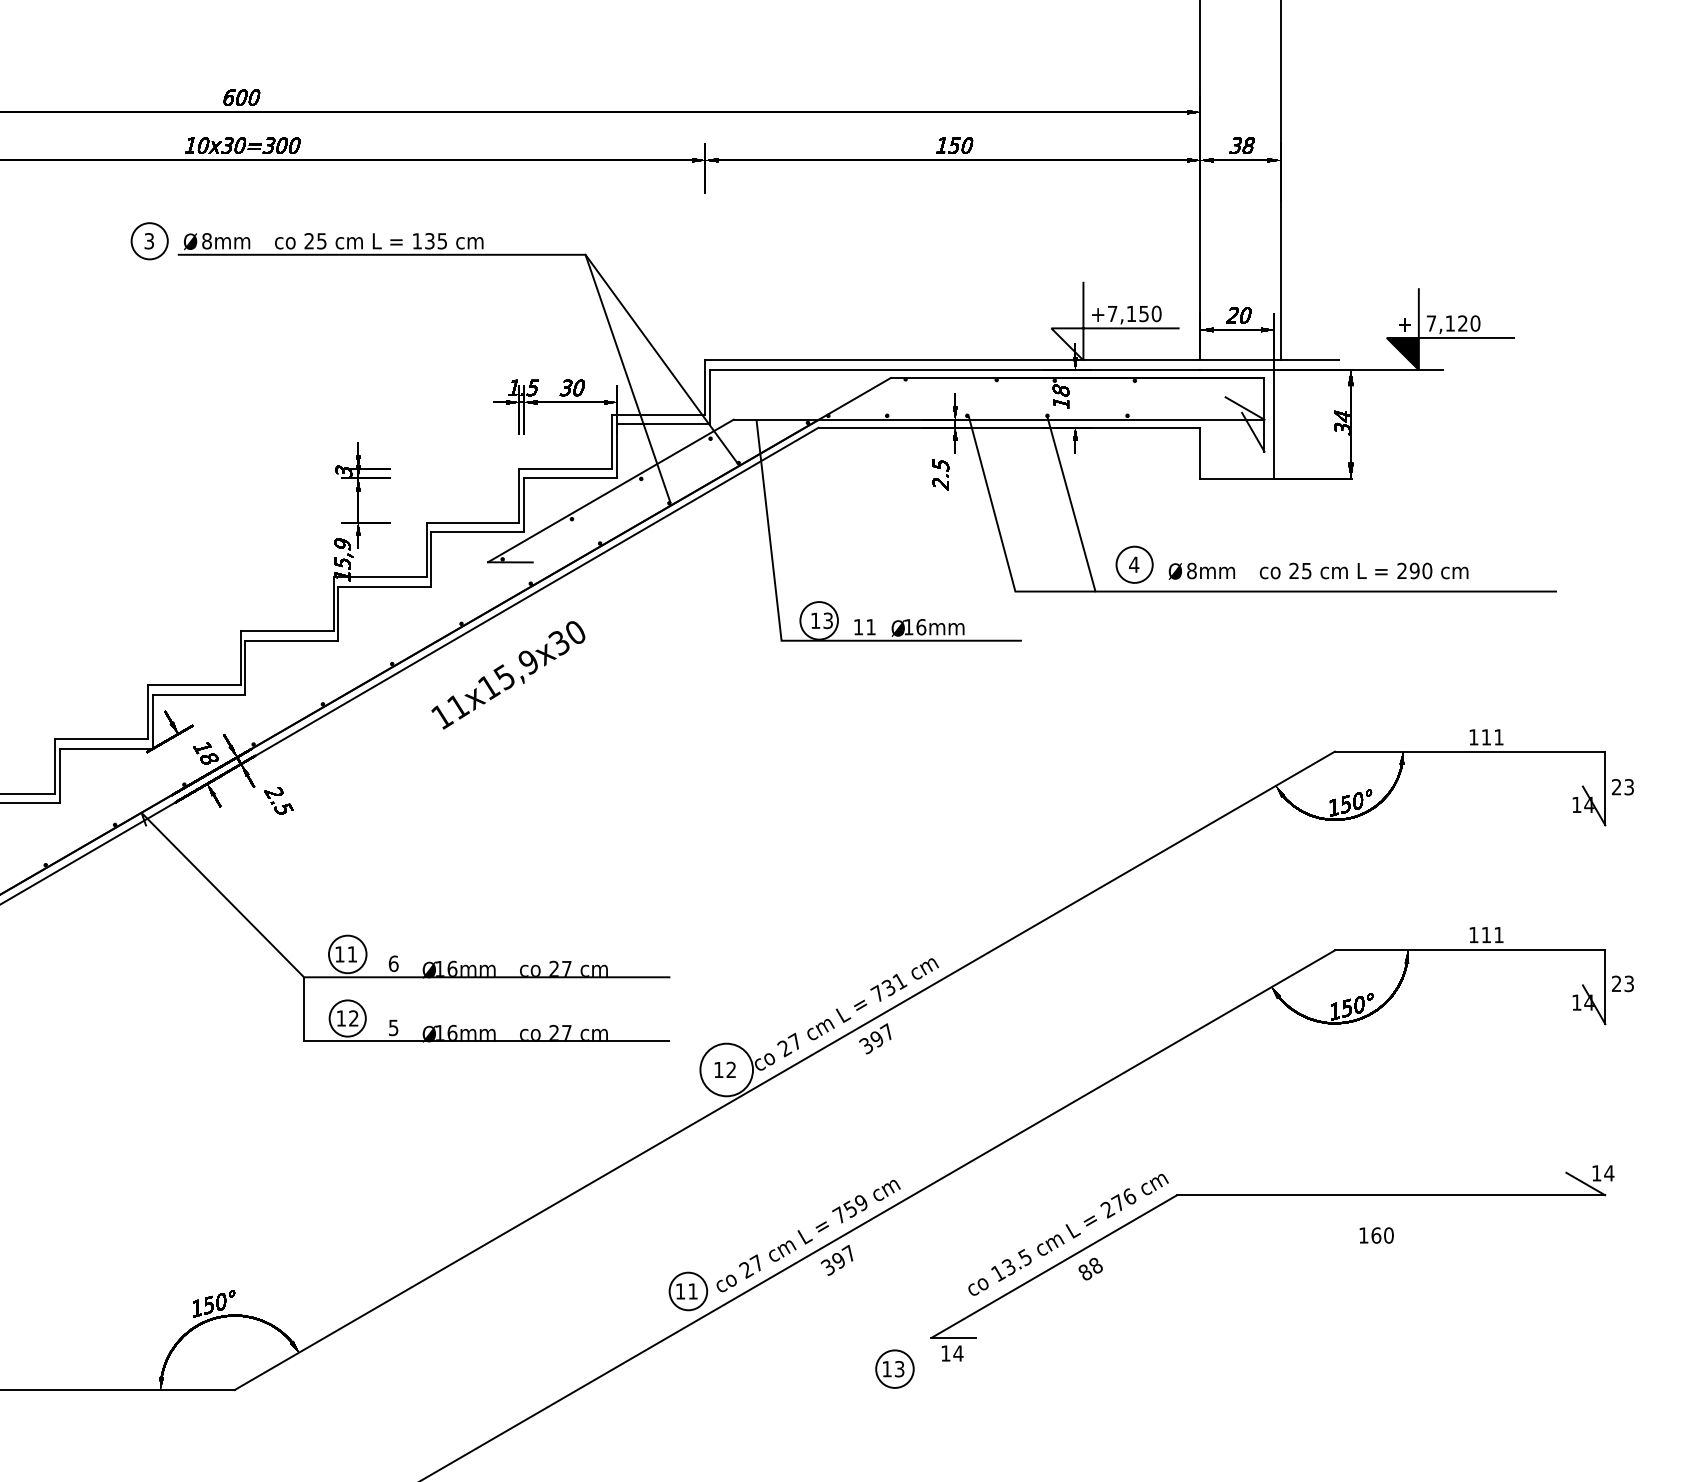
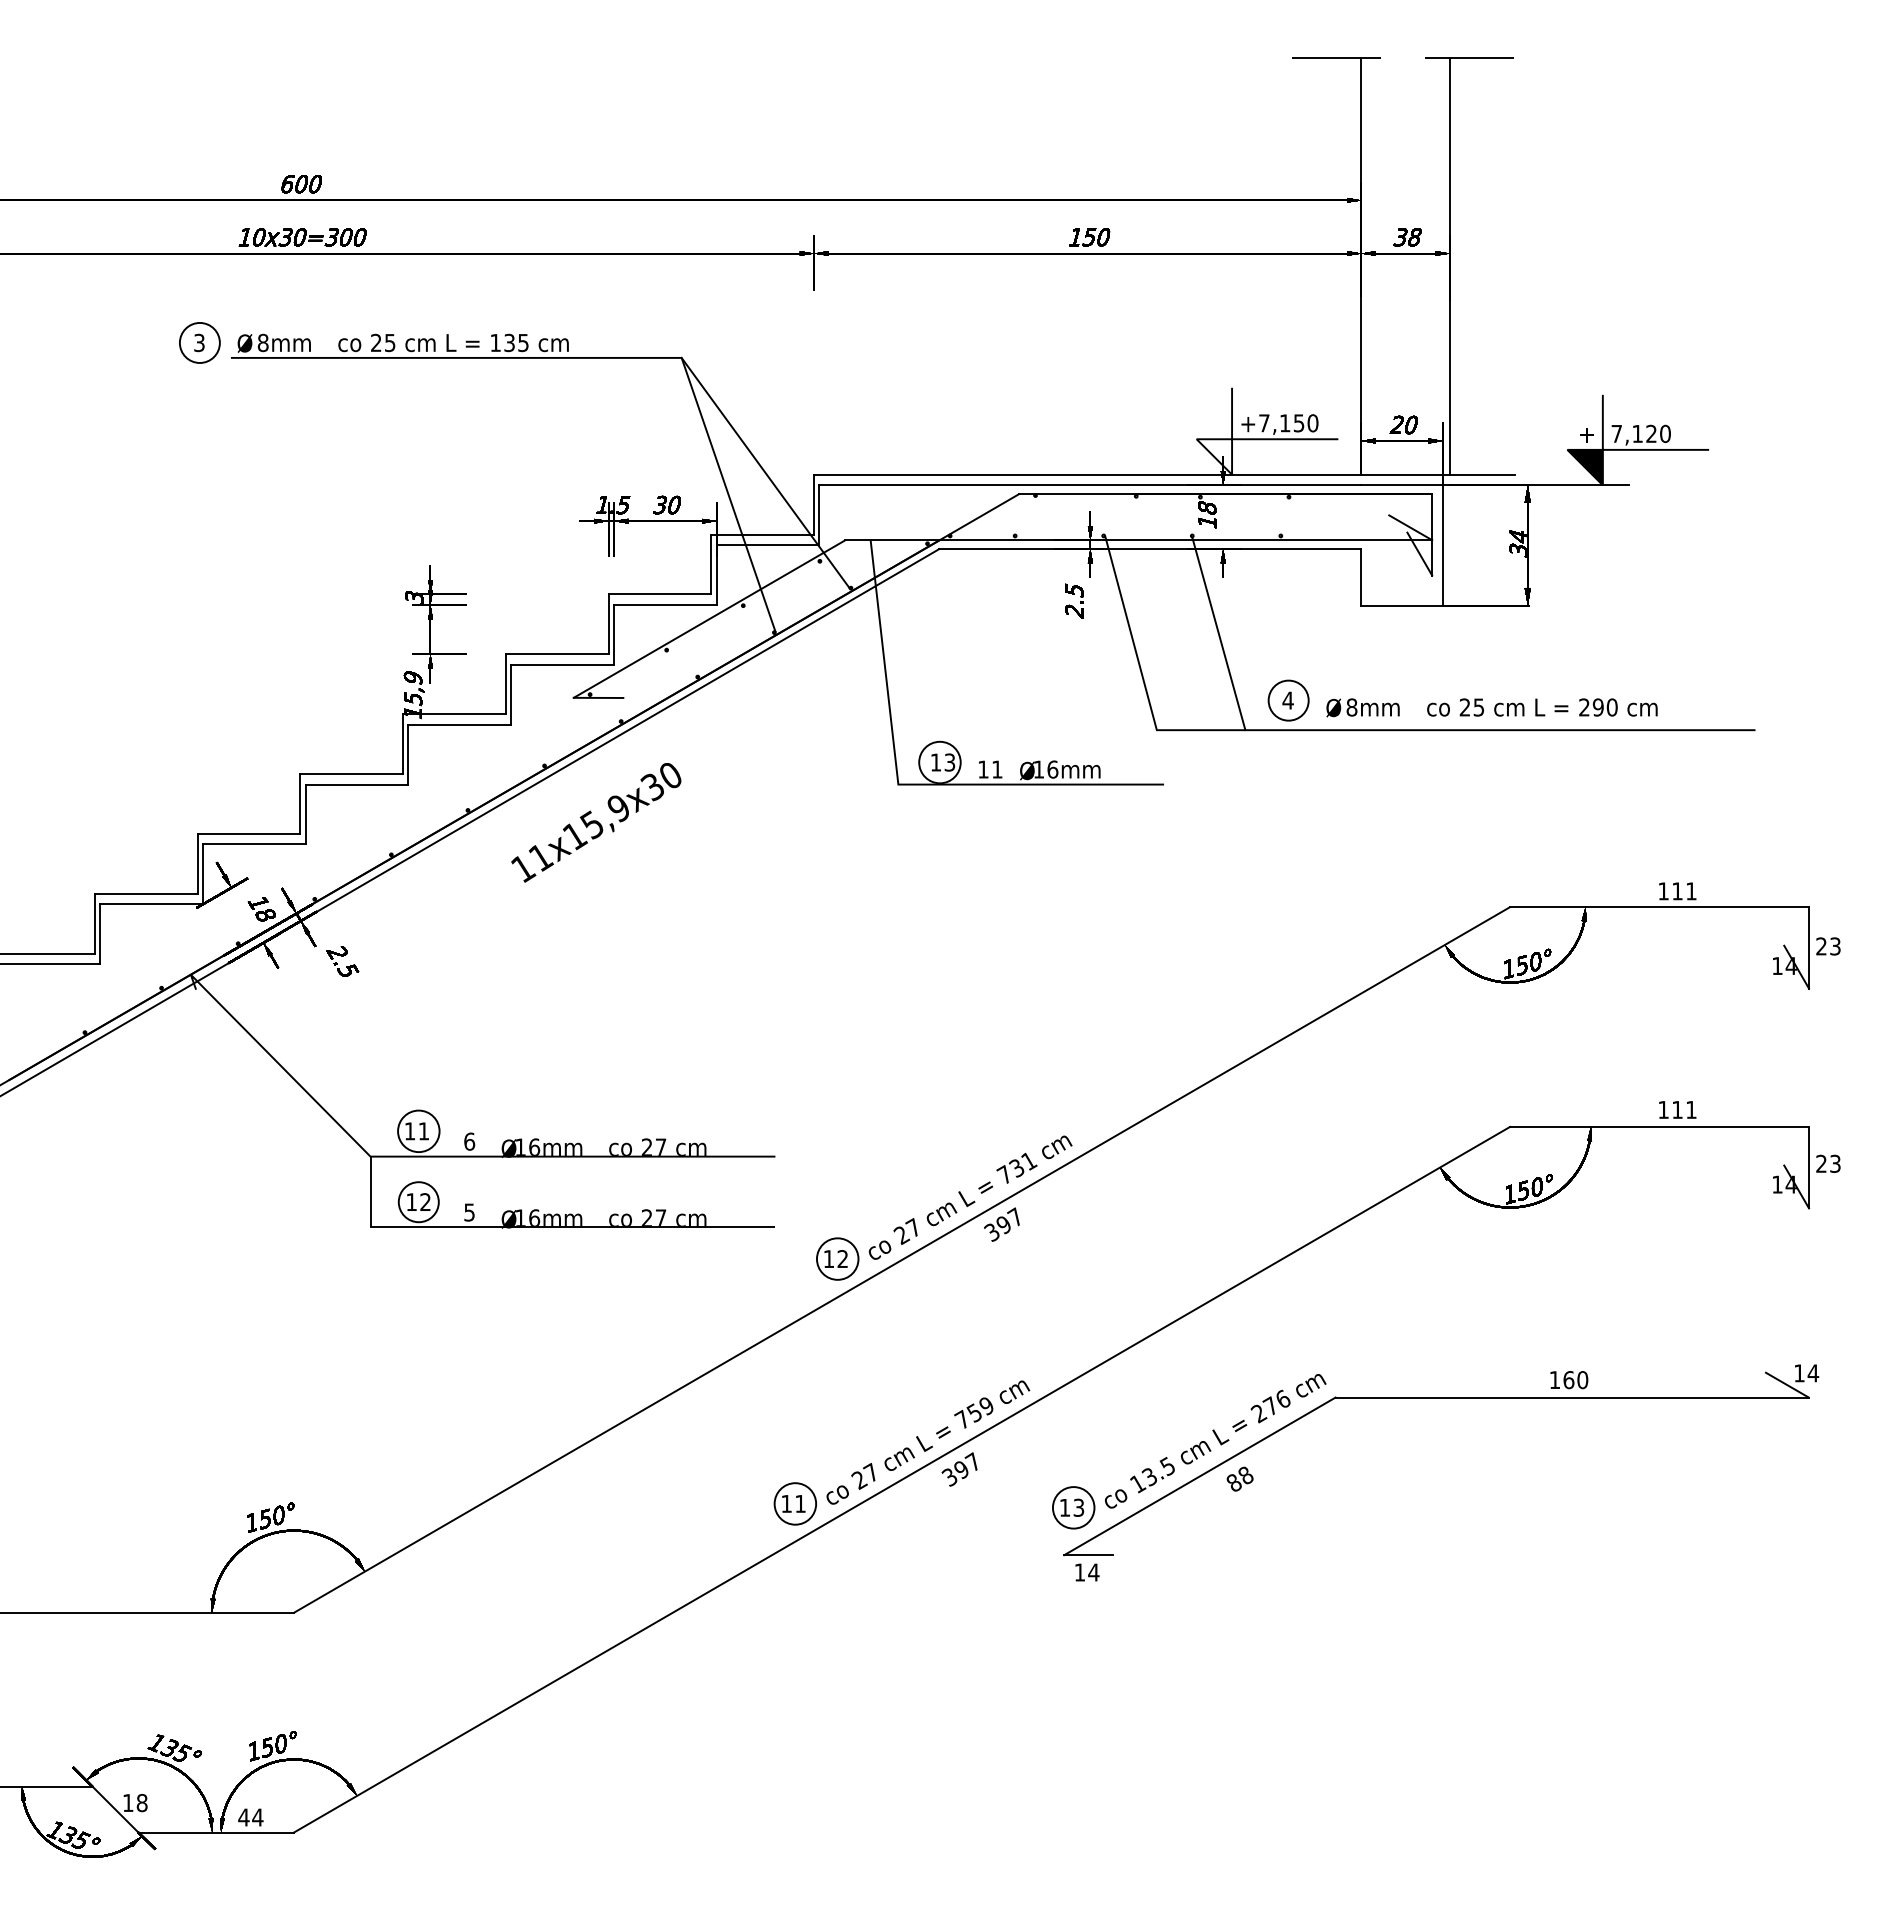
circle: (726, 1069) -> (837, 1258), size x0.71
text: (1376, 1235) -> (1569, 1380), moved
part: (894, 1368) -> (1073, 1507), moved

